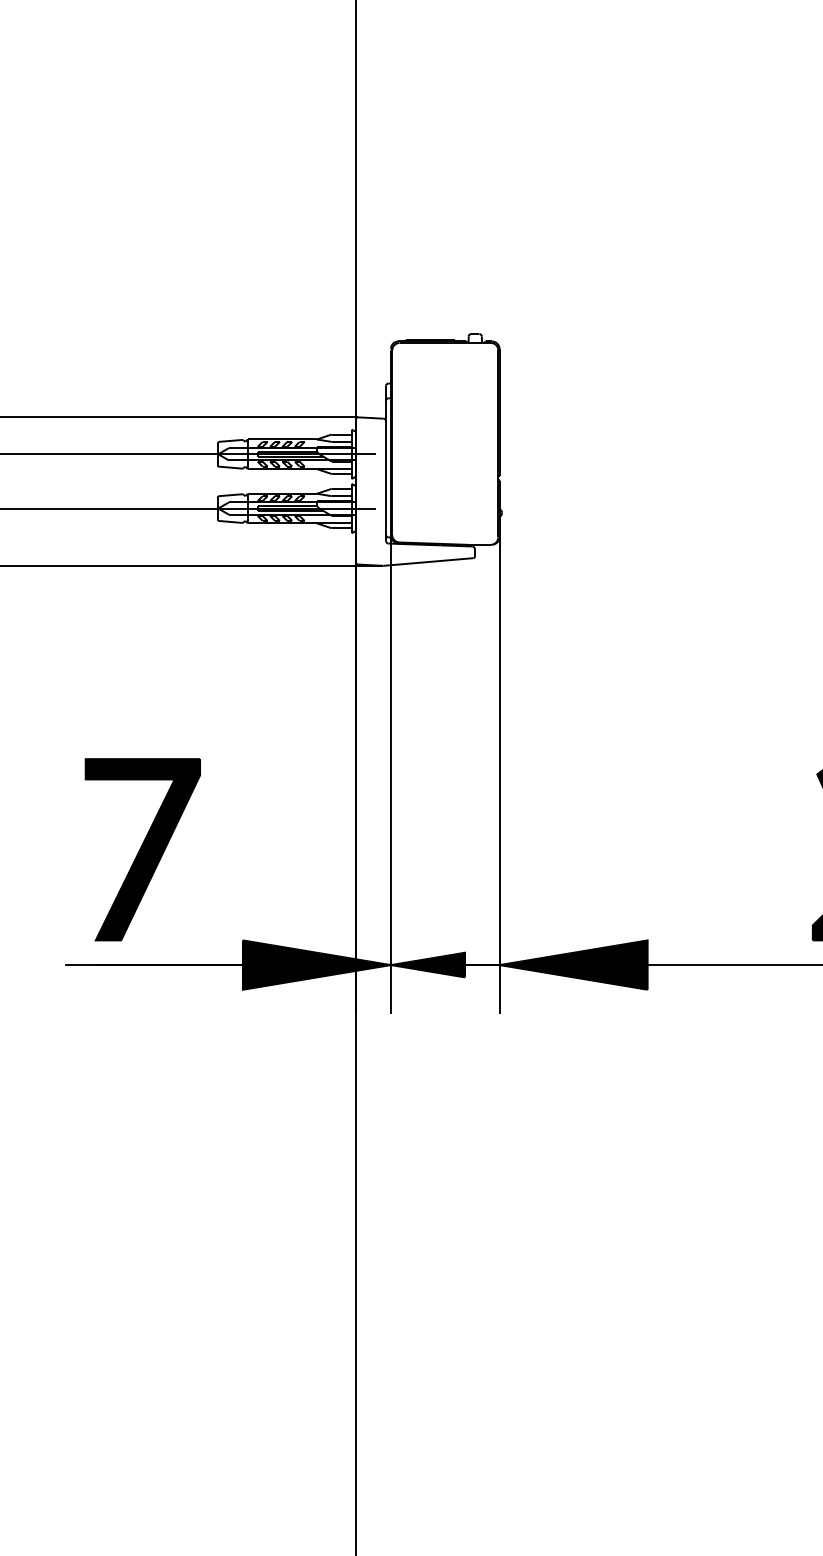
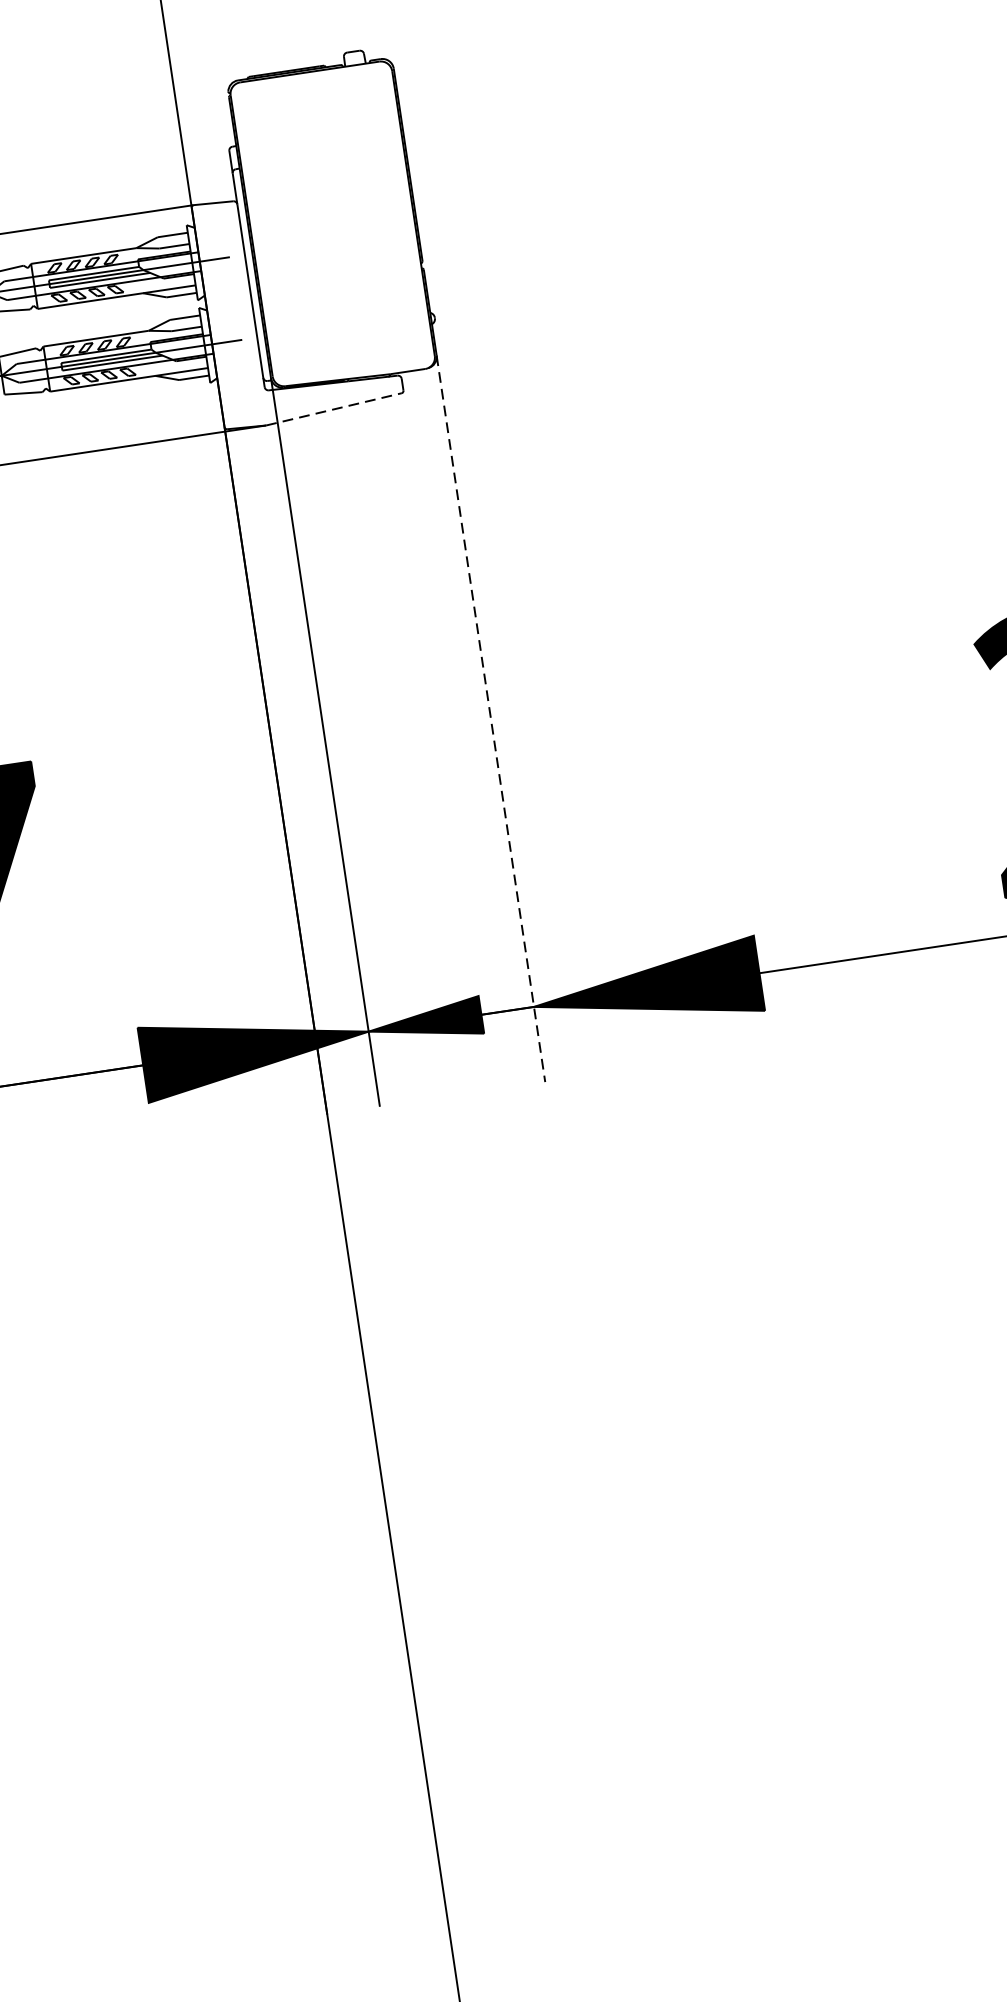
line: (428, 561) -> (333, 408), solid -> dashed
line: (499, 775) -> (490, 718), solid -> dashed

